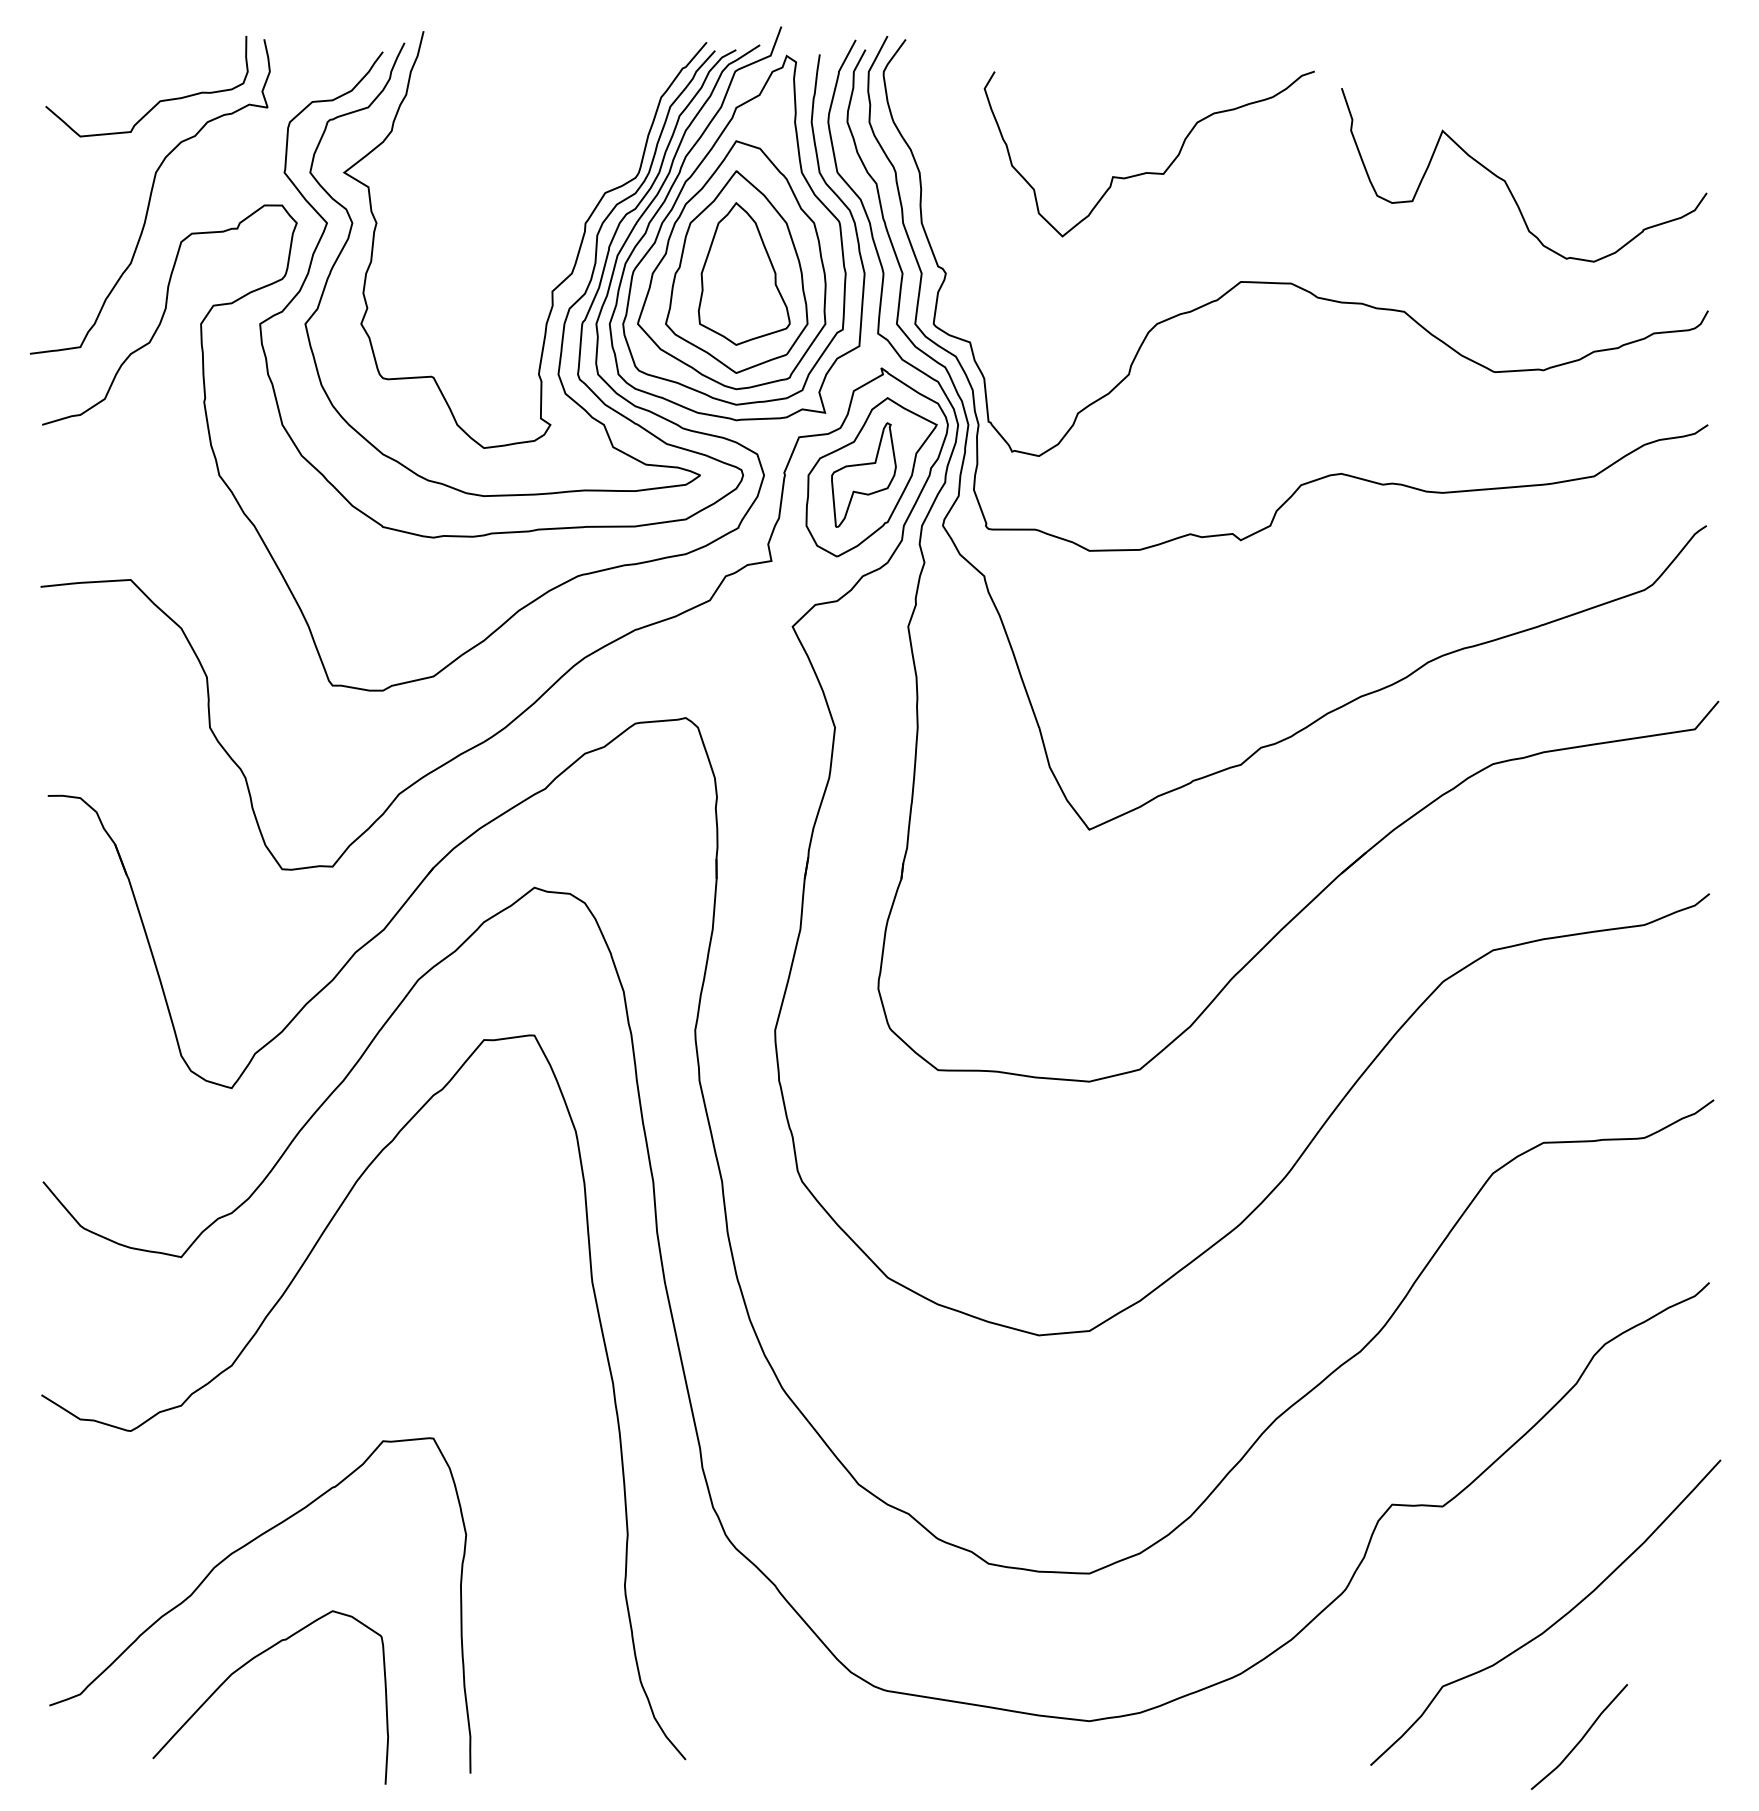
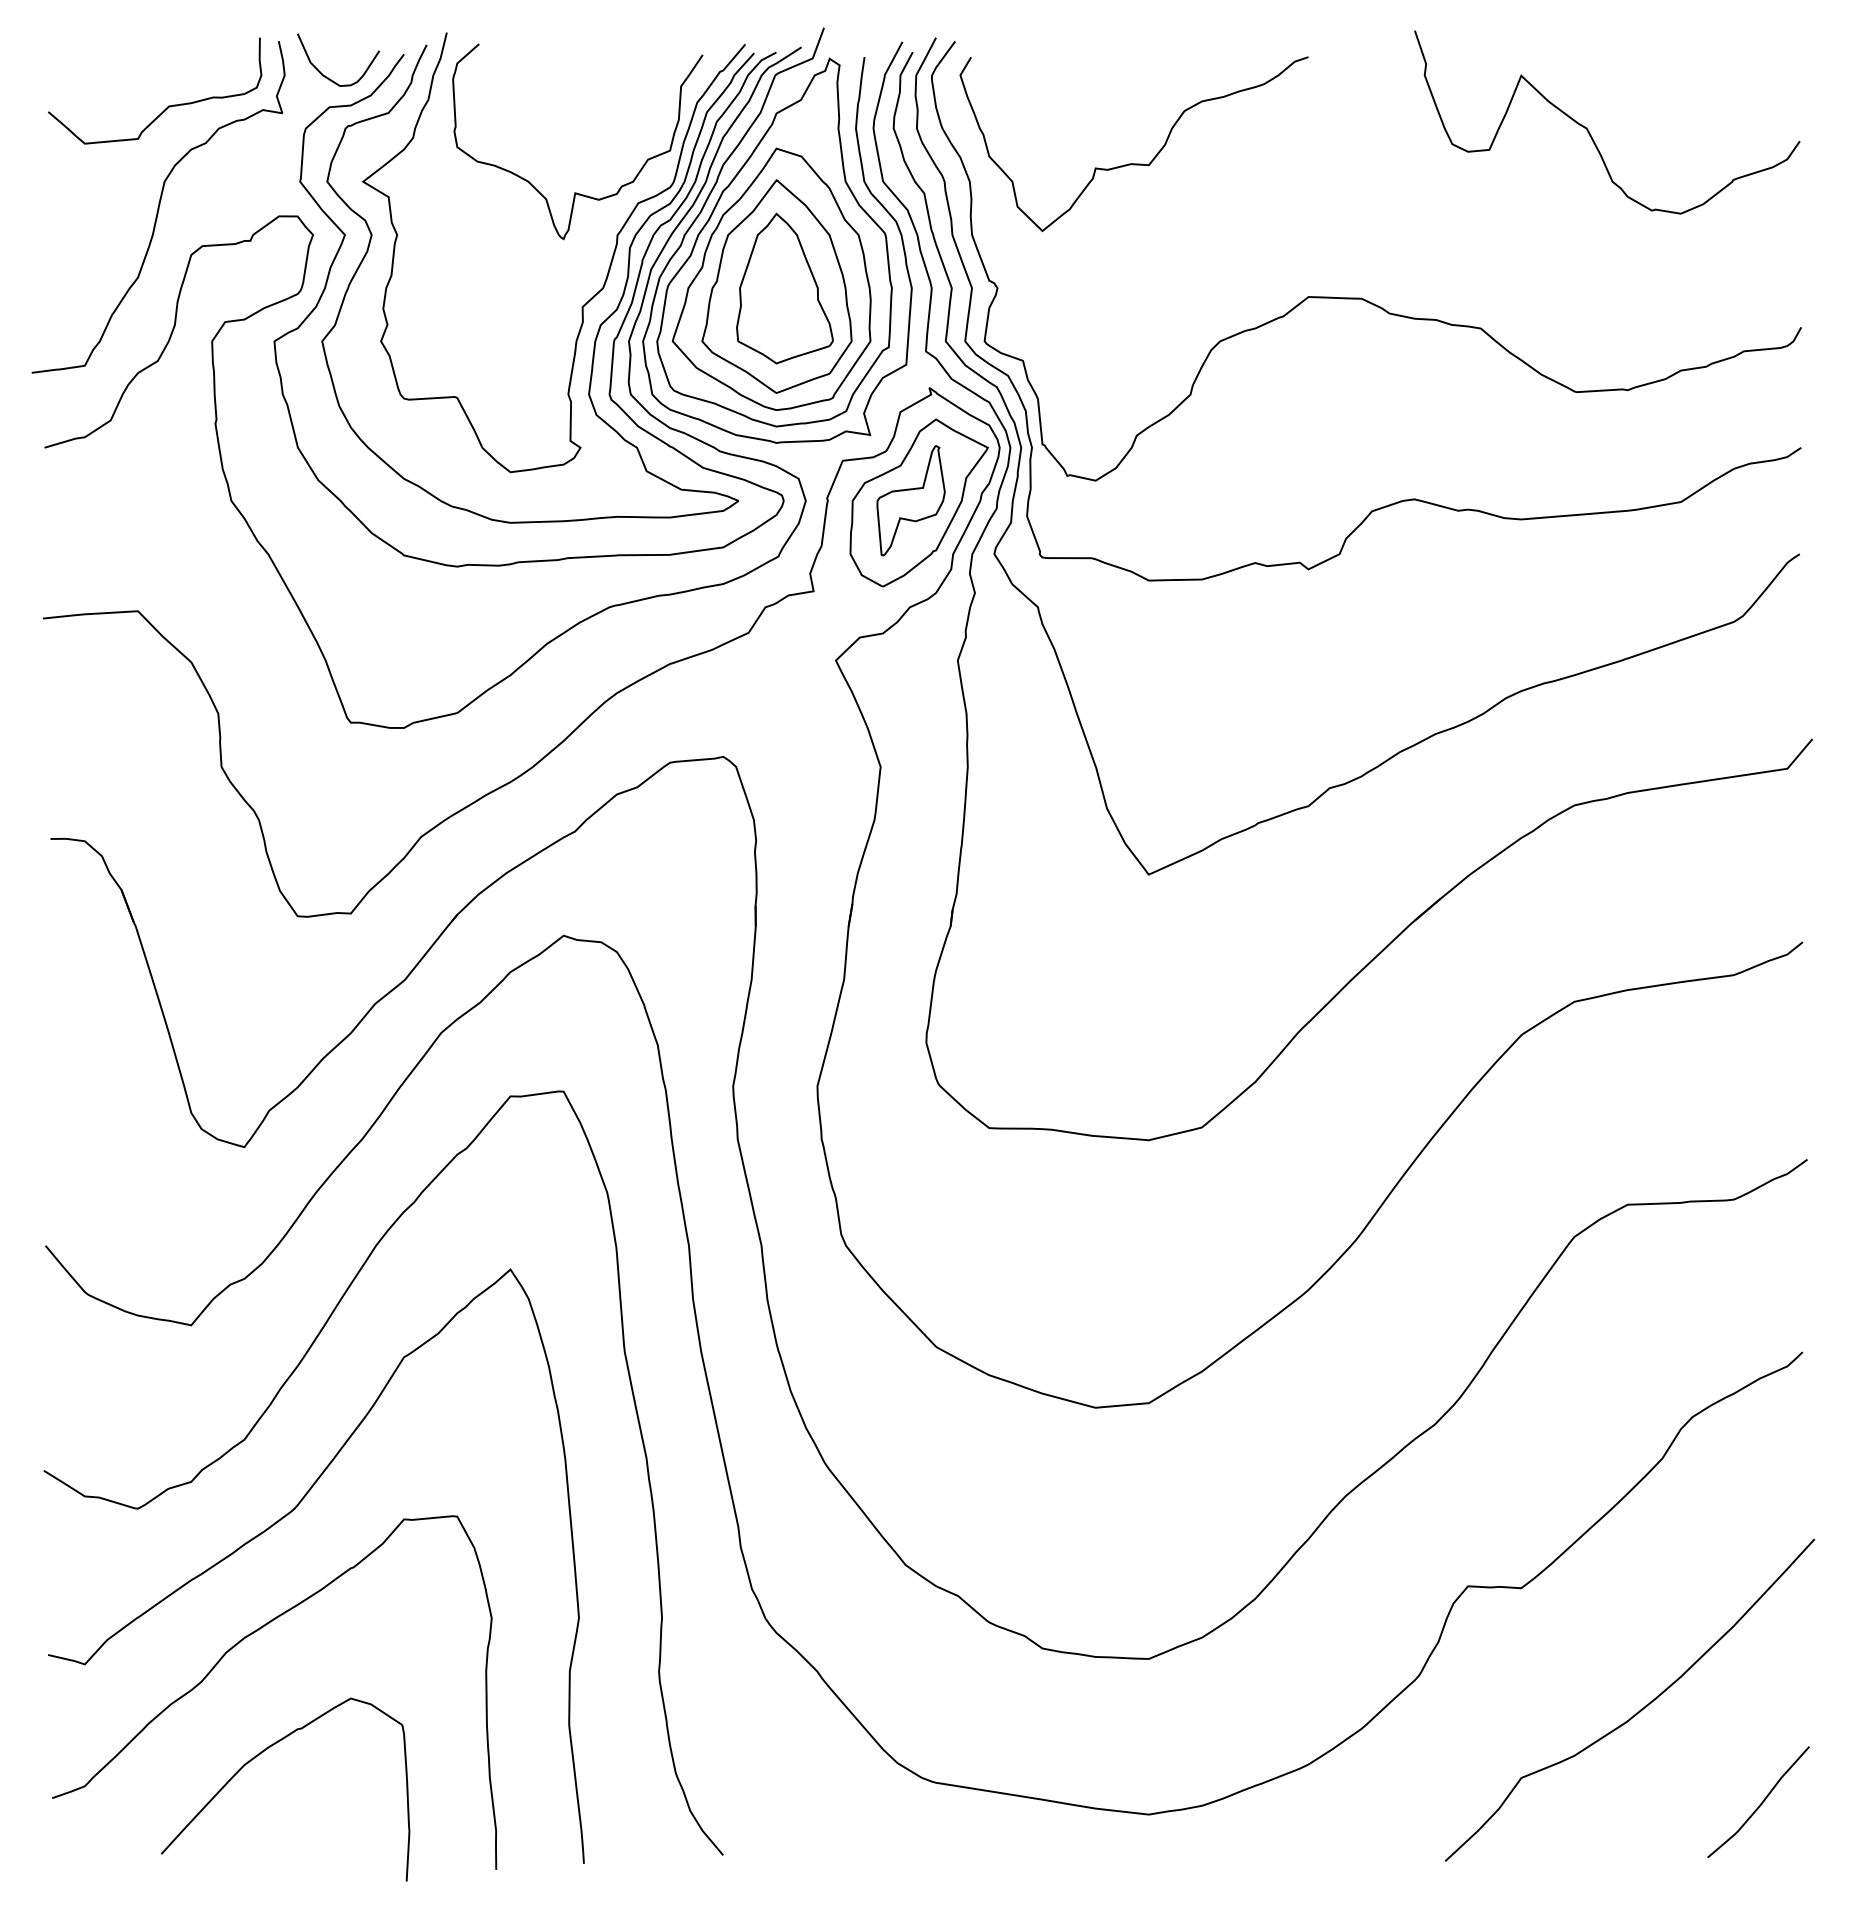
curve: (311, 73) -> (328, 77), added
curve: (1148, 172) -> (1133, 163), moved
curve: (546, 182) -> (576, 192), added
curve: (1507, 183) -> (1589, 131), moved
curve: (270, 1439) -> (285, 1517), added
curve: (1581, 1738) -> (1760, 1803), moved

